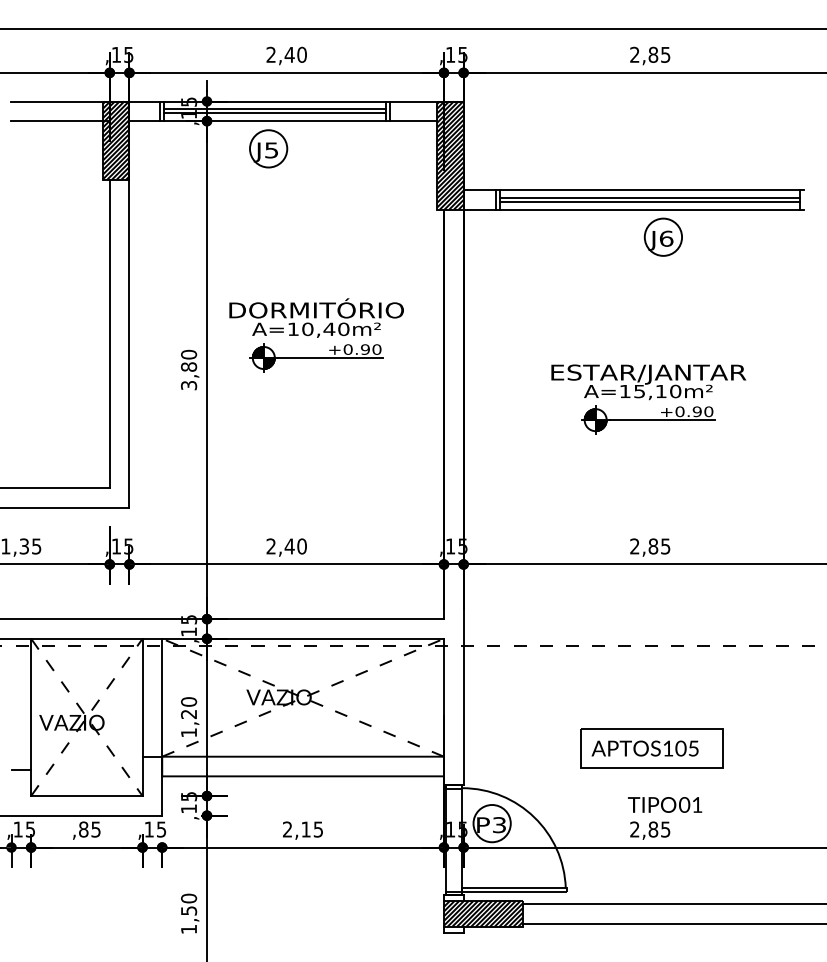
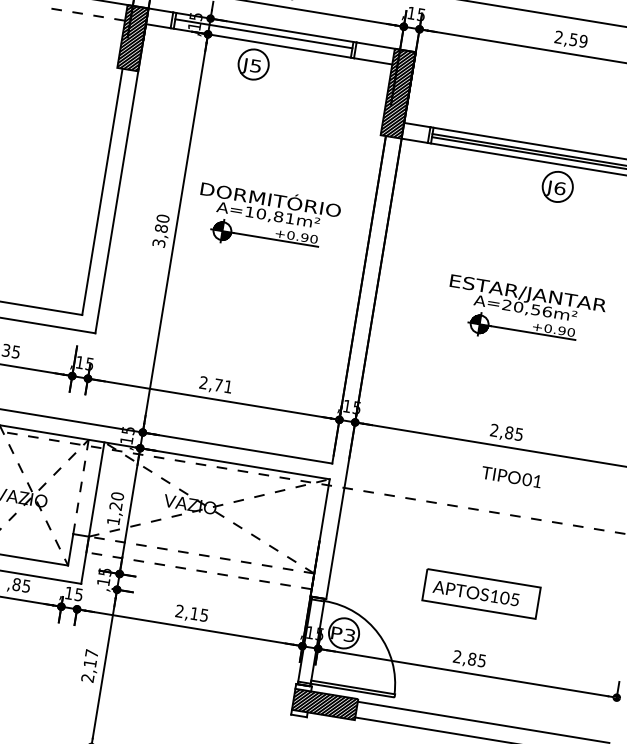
text: (659, 54) -> (578, 40), 2,85 -> 2,59
line: (274, 113) -> (263, 37), removed
line: (60, 121) -> (90, 15), solid -> dashed
text: (336, 329) -> (284, 217), A=10,40m² -> A=10,81m²
text: (650, 391) -> (527, 308), A=15,10m² -> A=20,56m²
text: (295, 546) -> (223, 386), 2,40 -> 2,71
line: (142, 697) -> (80, 486), solid -> dashed
line: (303, 756) -> (201, 555), solid -> dashed
line: (303, 776) -> (199, 570), solid -> dashed
text: (665, 804) -> (512, 476), moved
text: (189, 913) -> (90, 665), 1,50 -> 2,17

